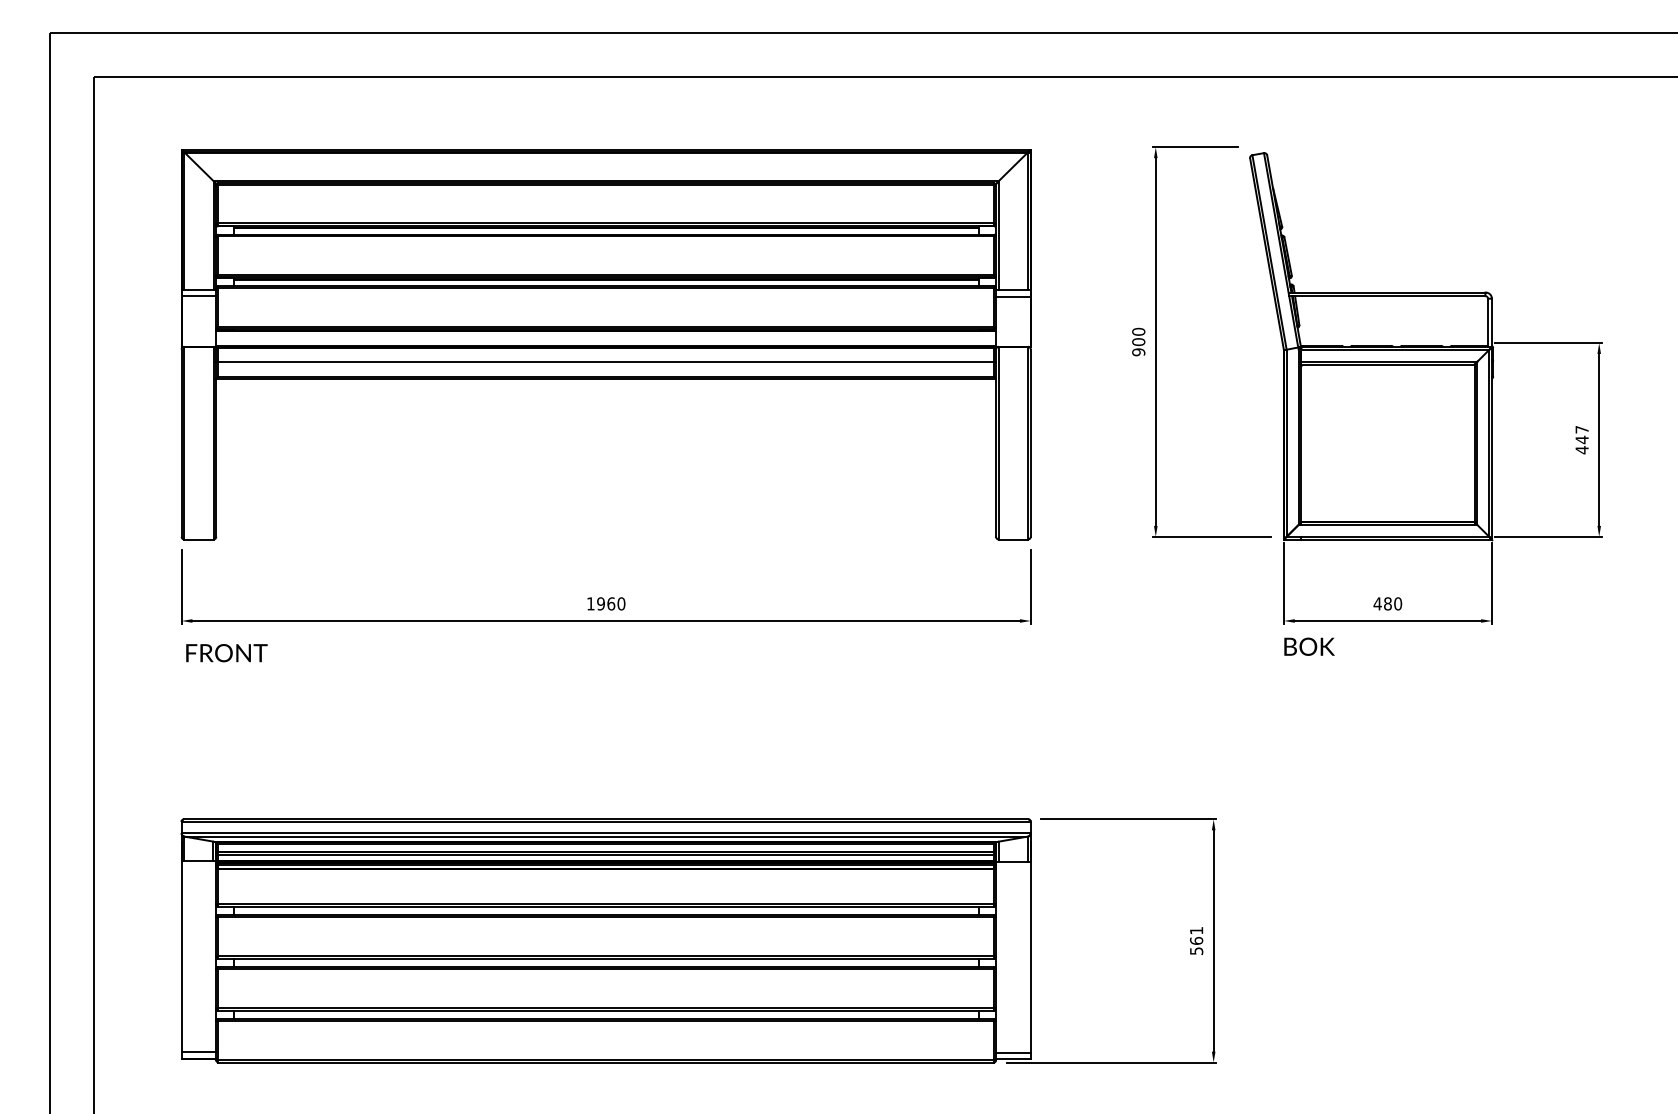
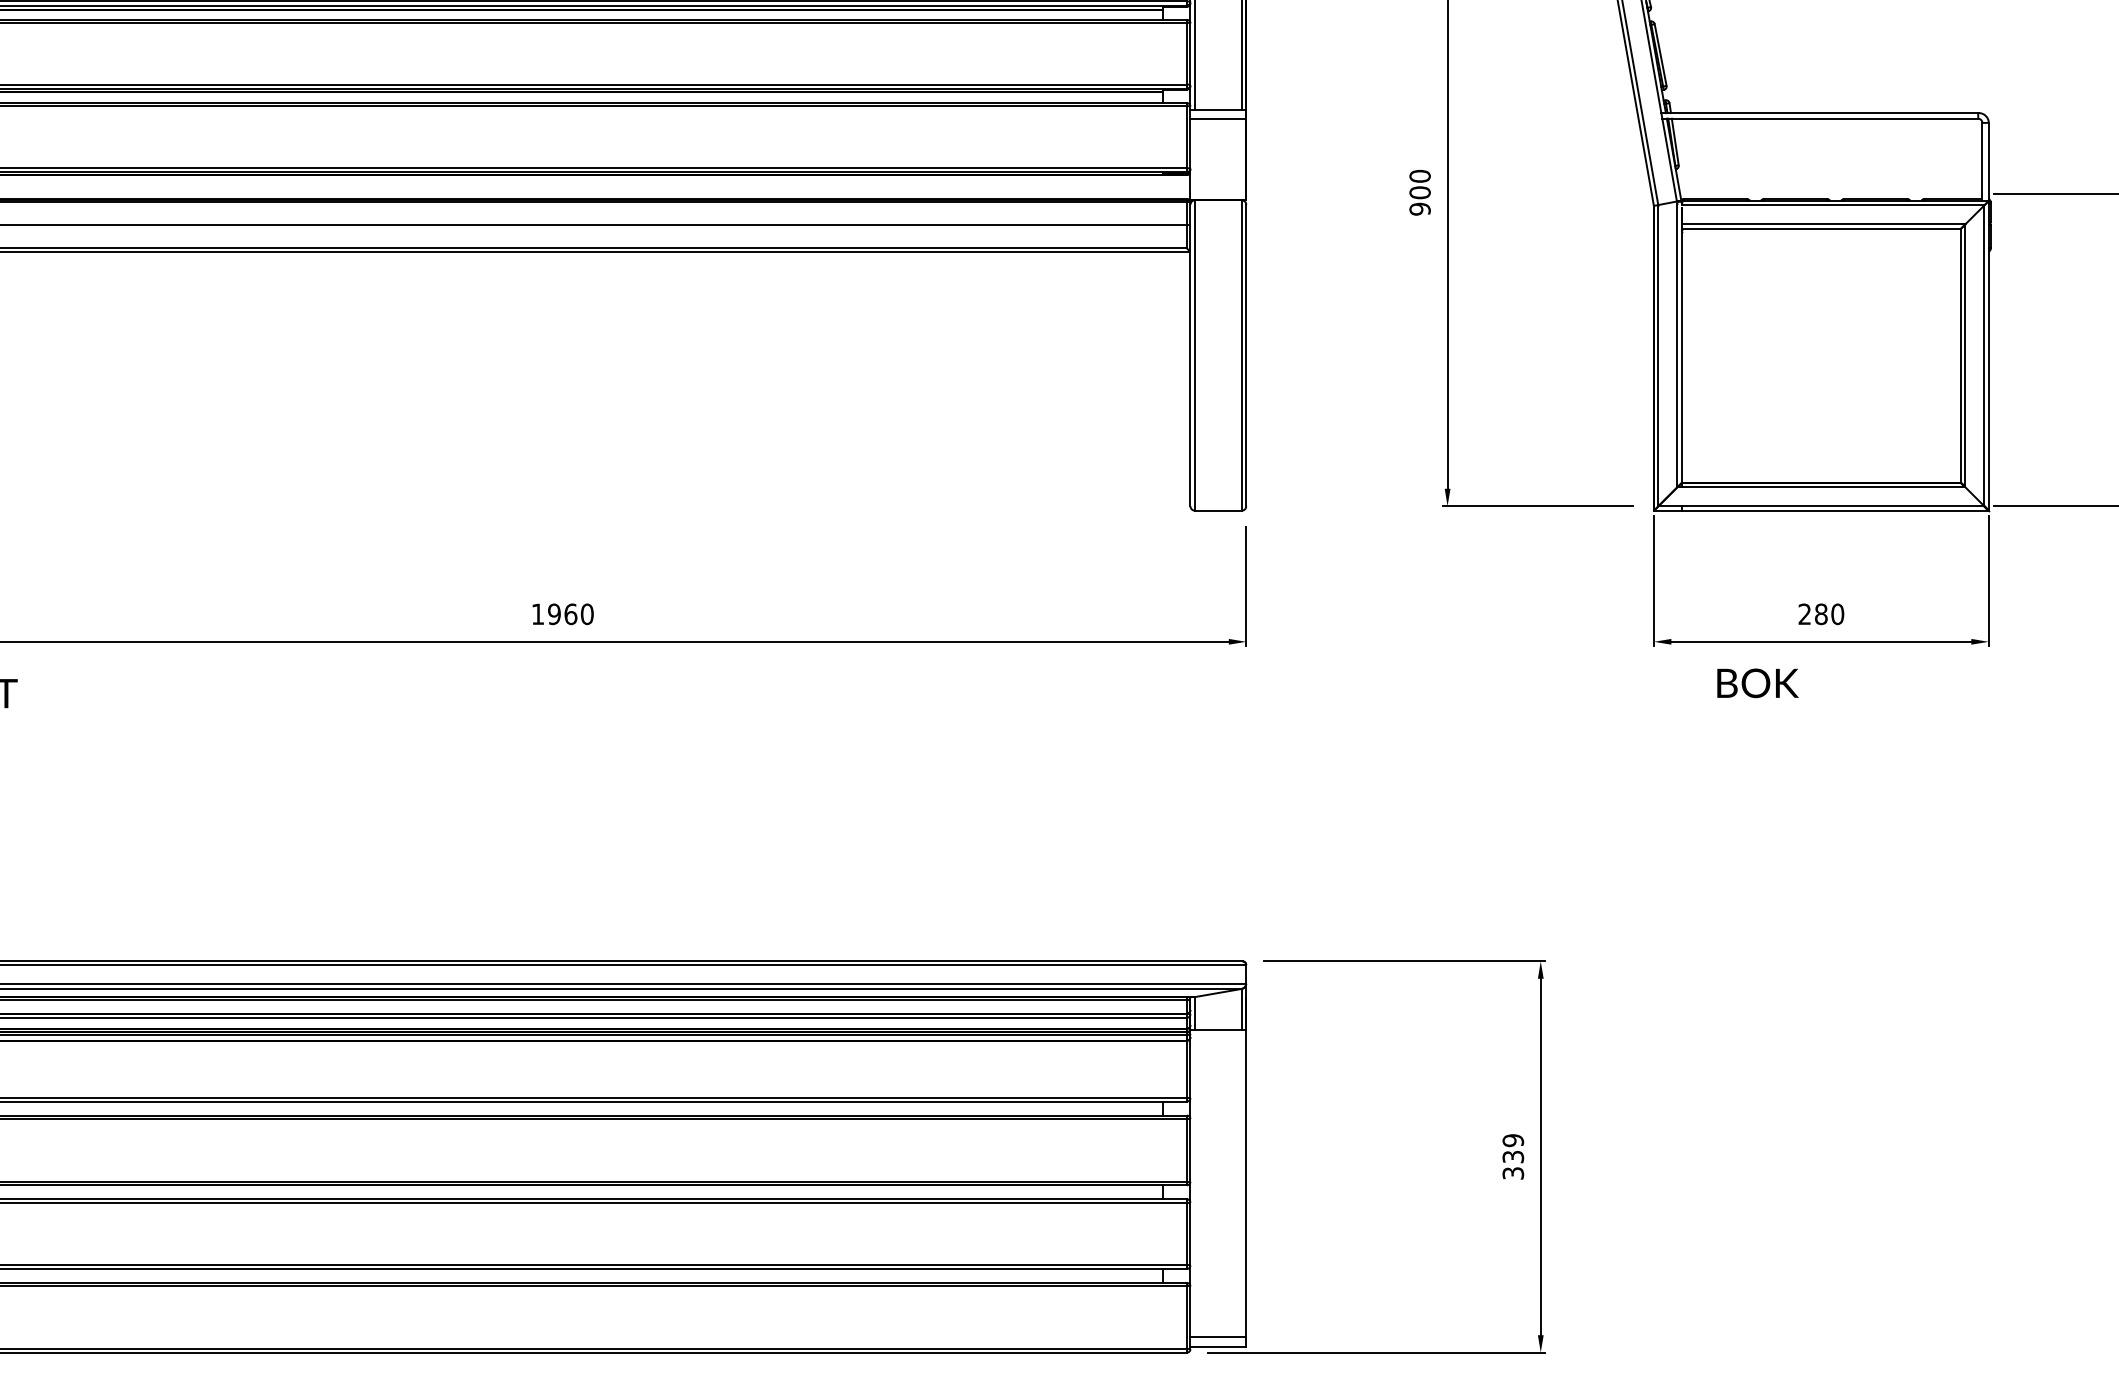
text: (1377, 603) -> (1804, 613), 480 -> 280
text: (1309, 646) -> (1757, 682), moved
text: (1196, 940) -> (1513, 1156), 561 -> 339

